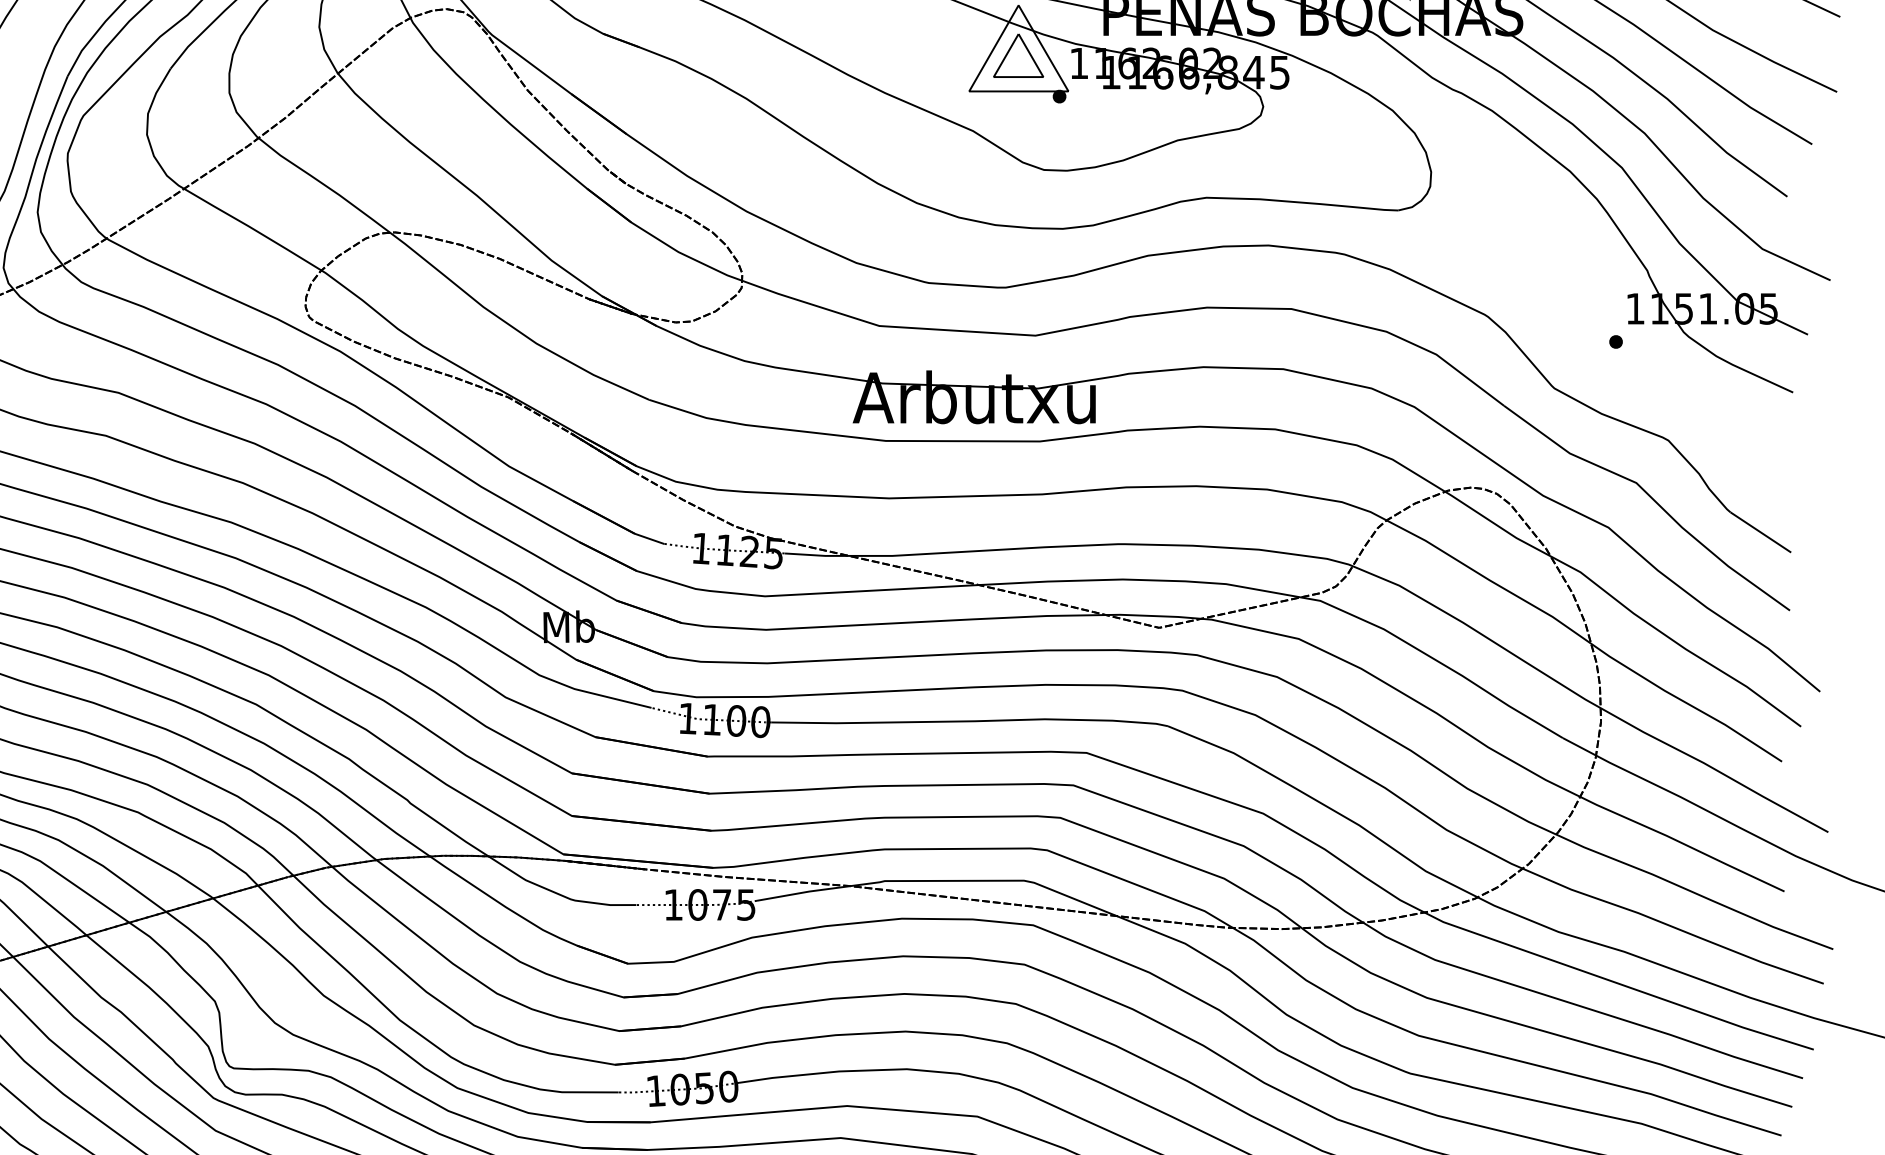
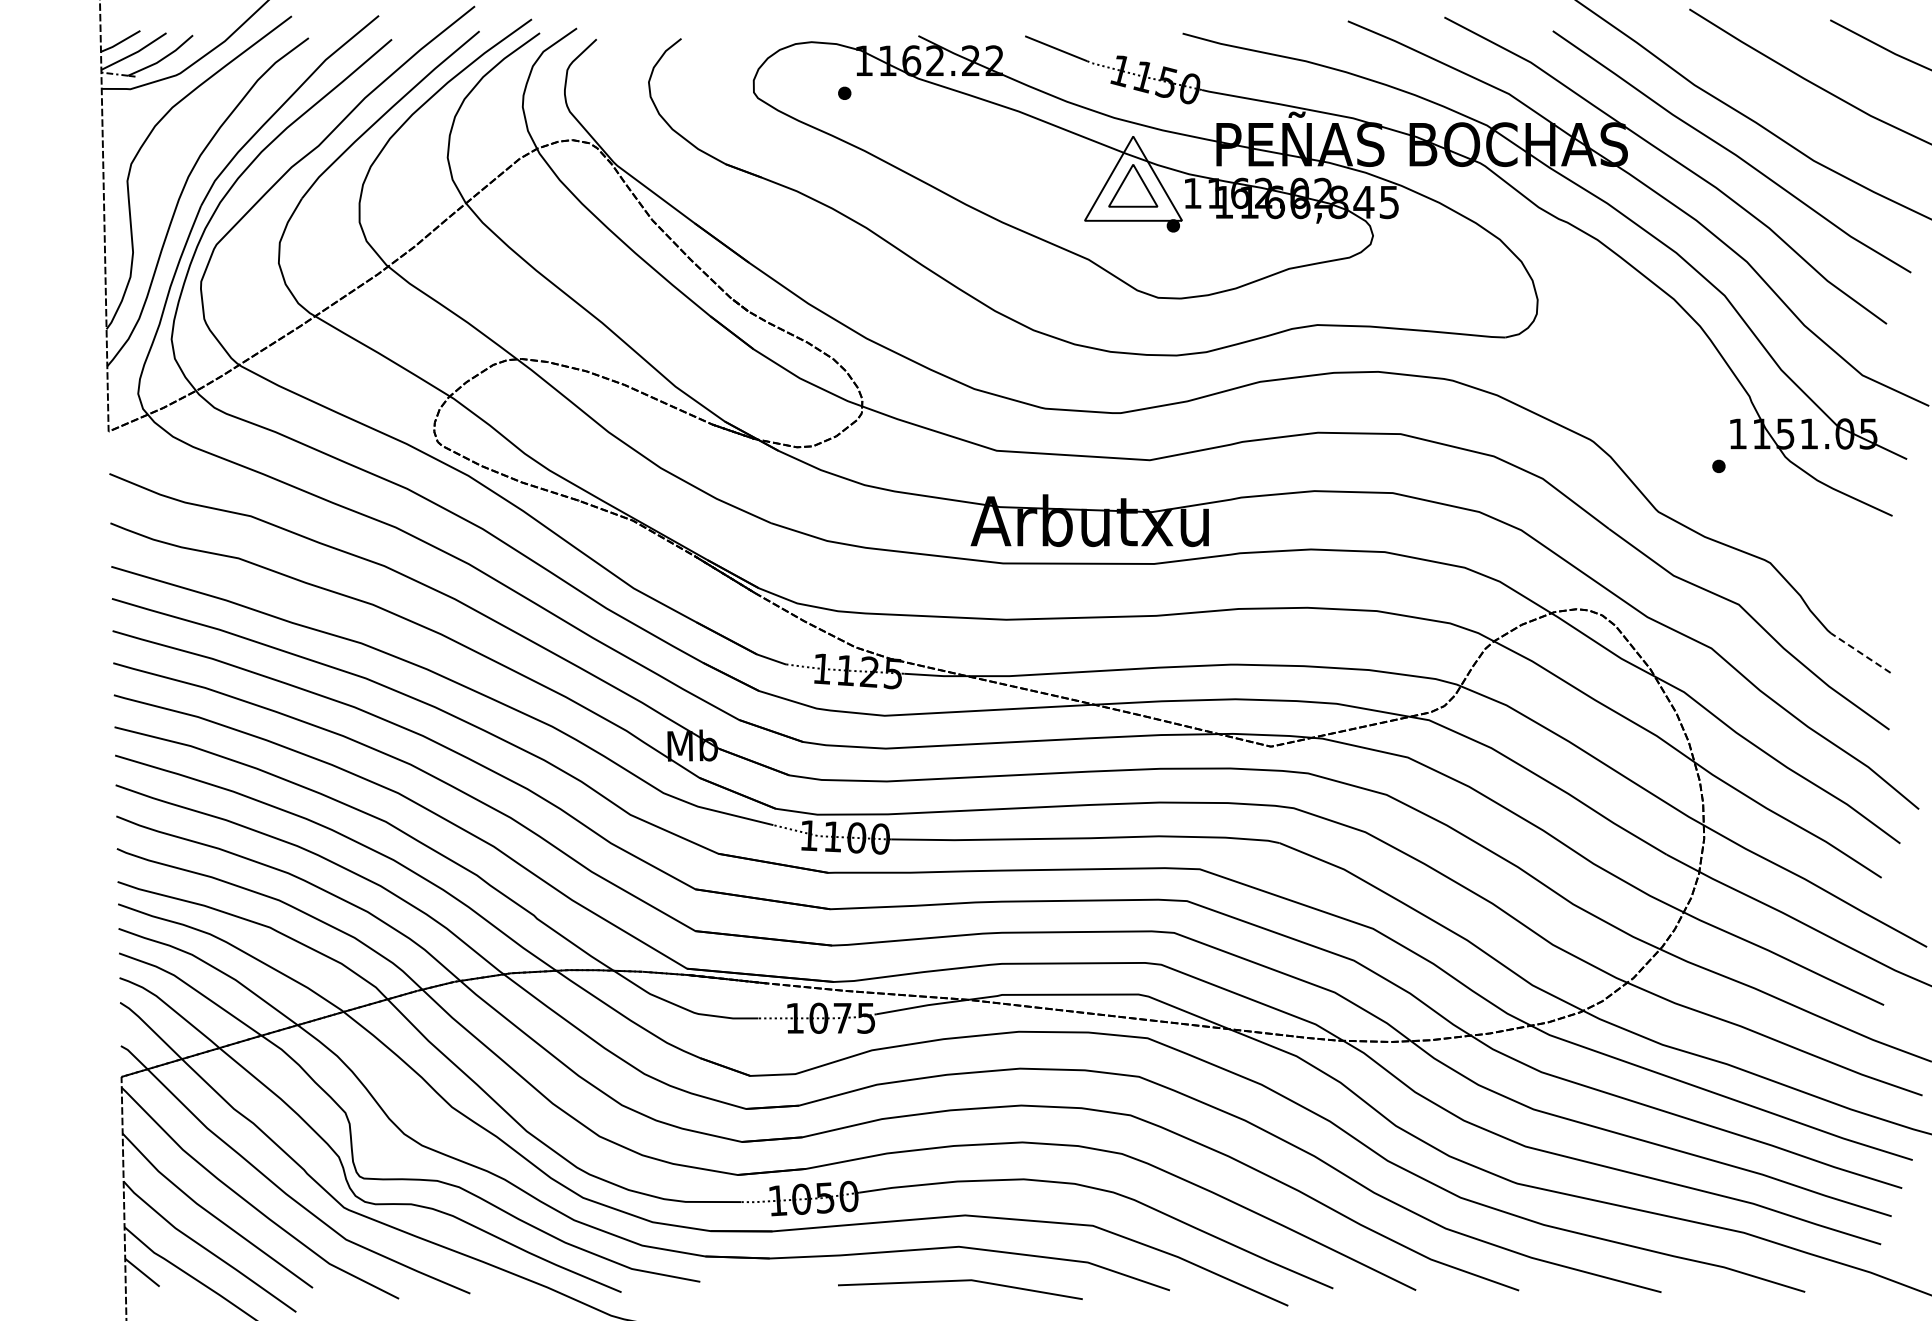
line: (1760, 532) -> (1860, 653), solid -> dashed

